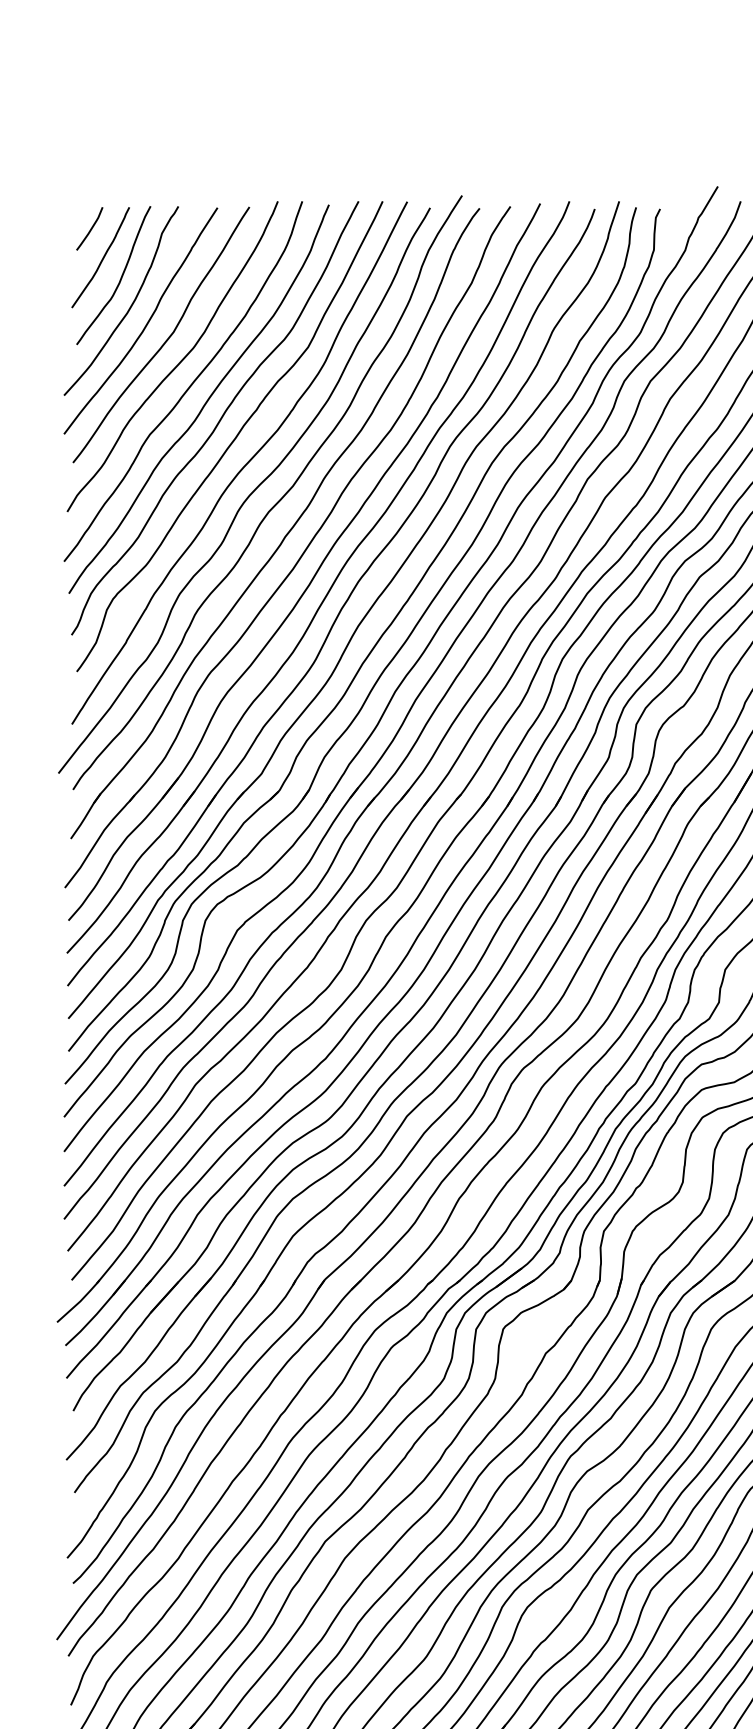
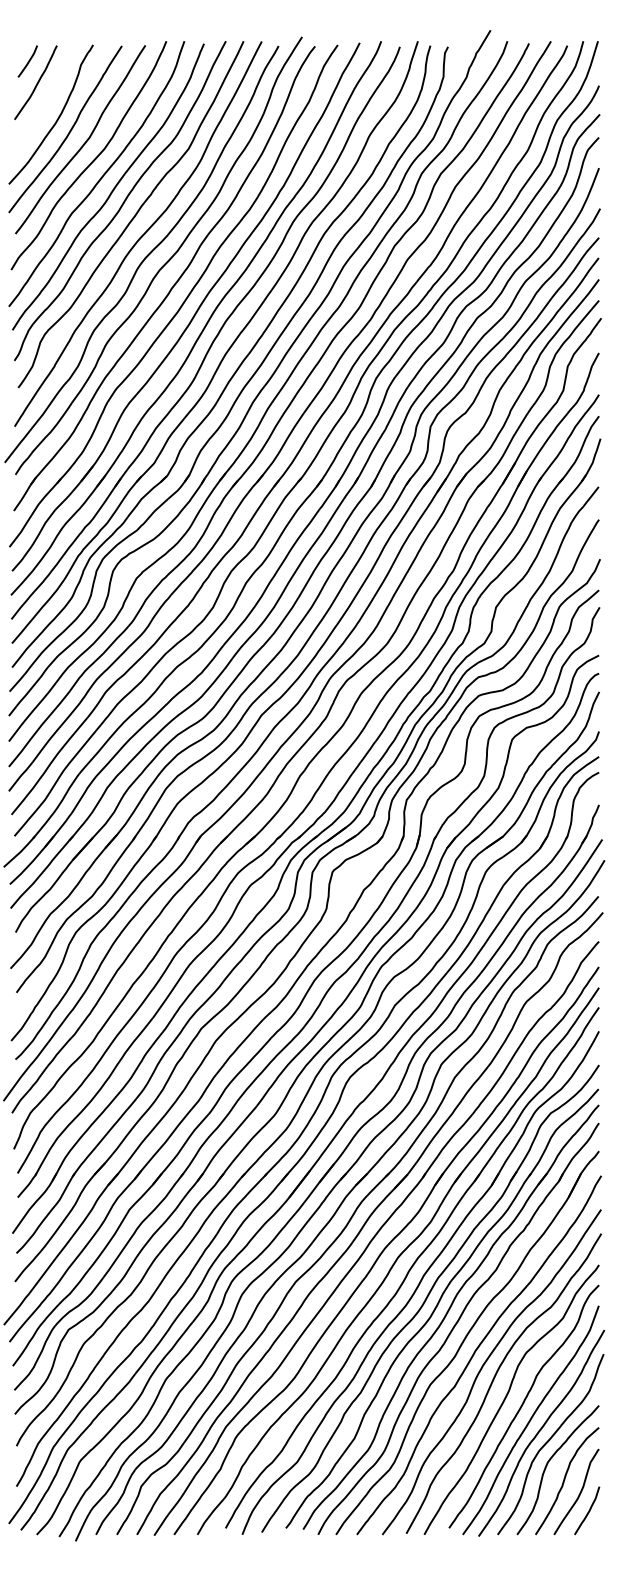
curve: (119, 279) -> (49, 98), removed

